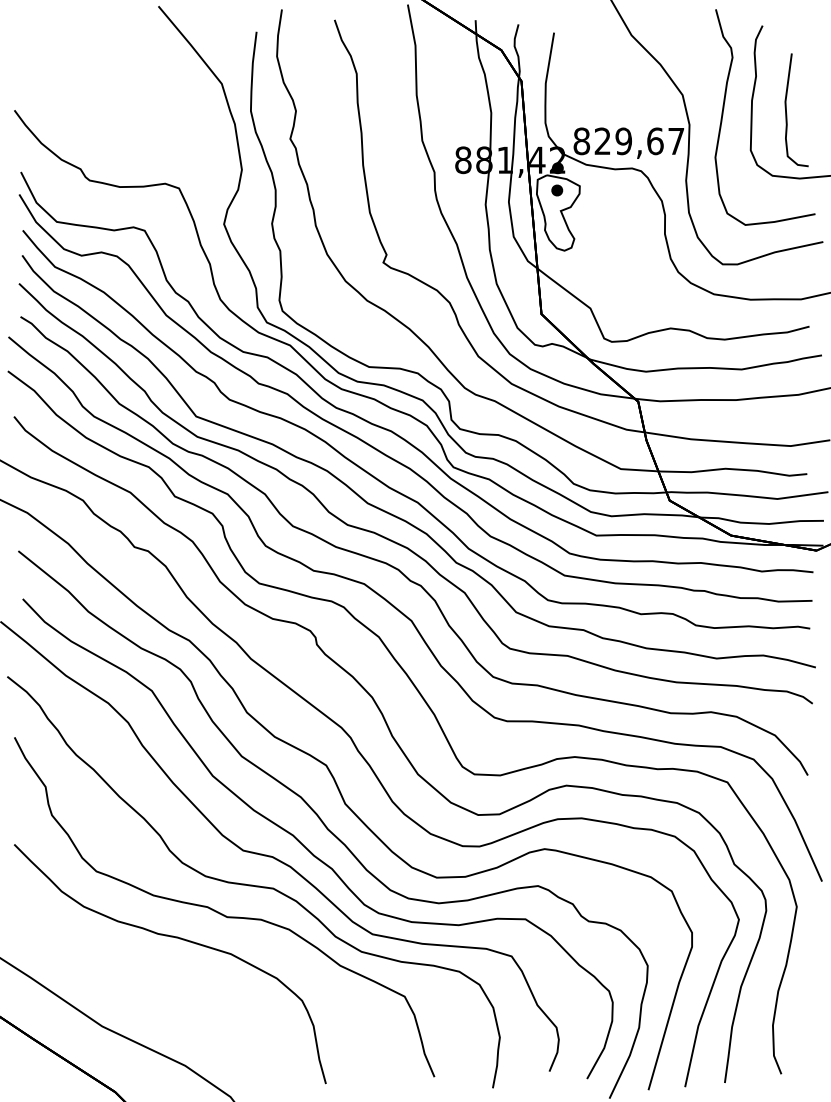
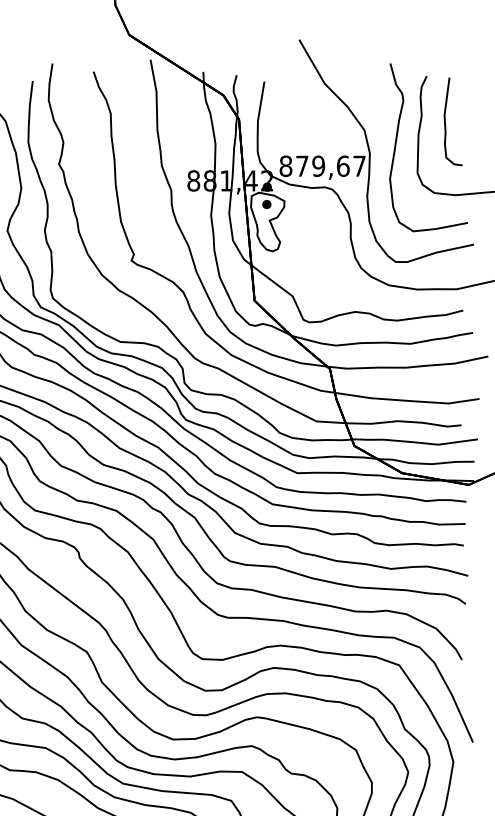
curve: (787, 113) -> (446, 124), moved
text: (602, 140) -> (302, 165), 829,67 -> 879,67

